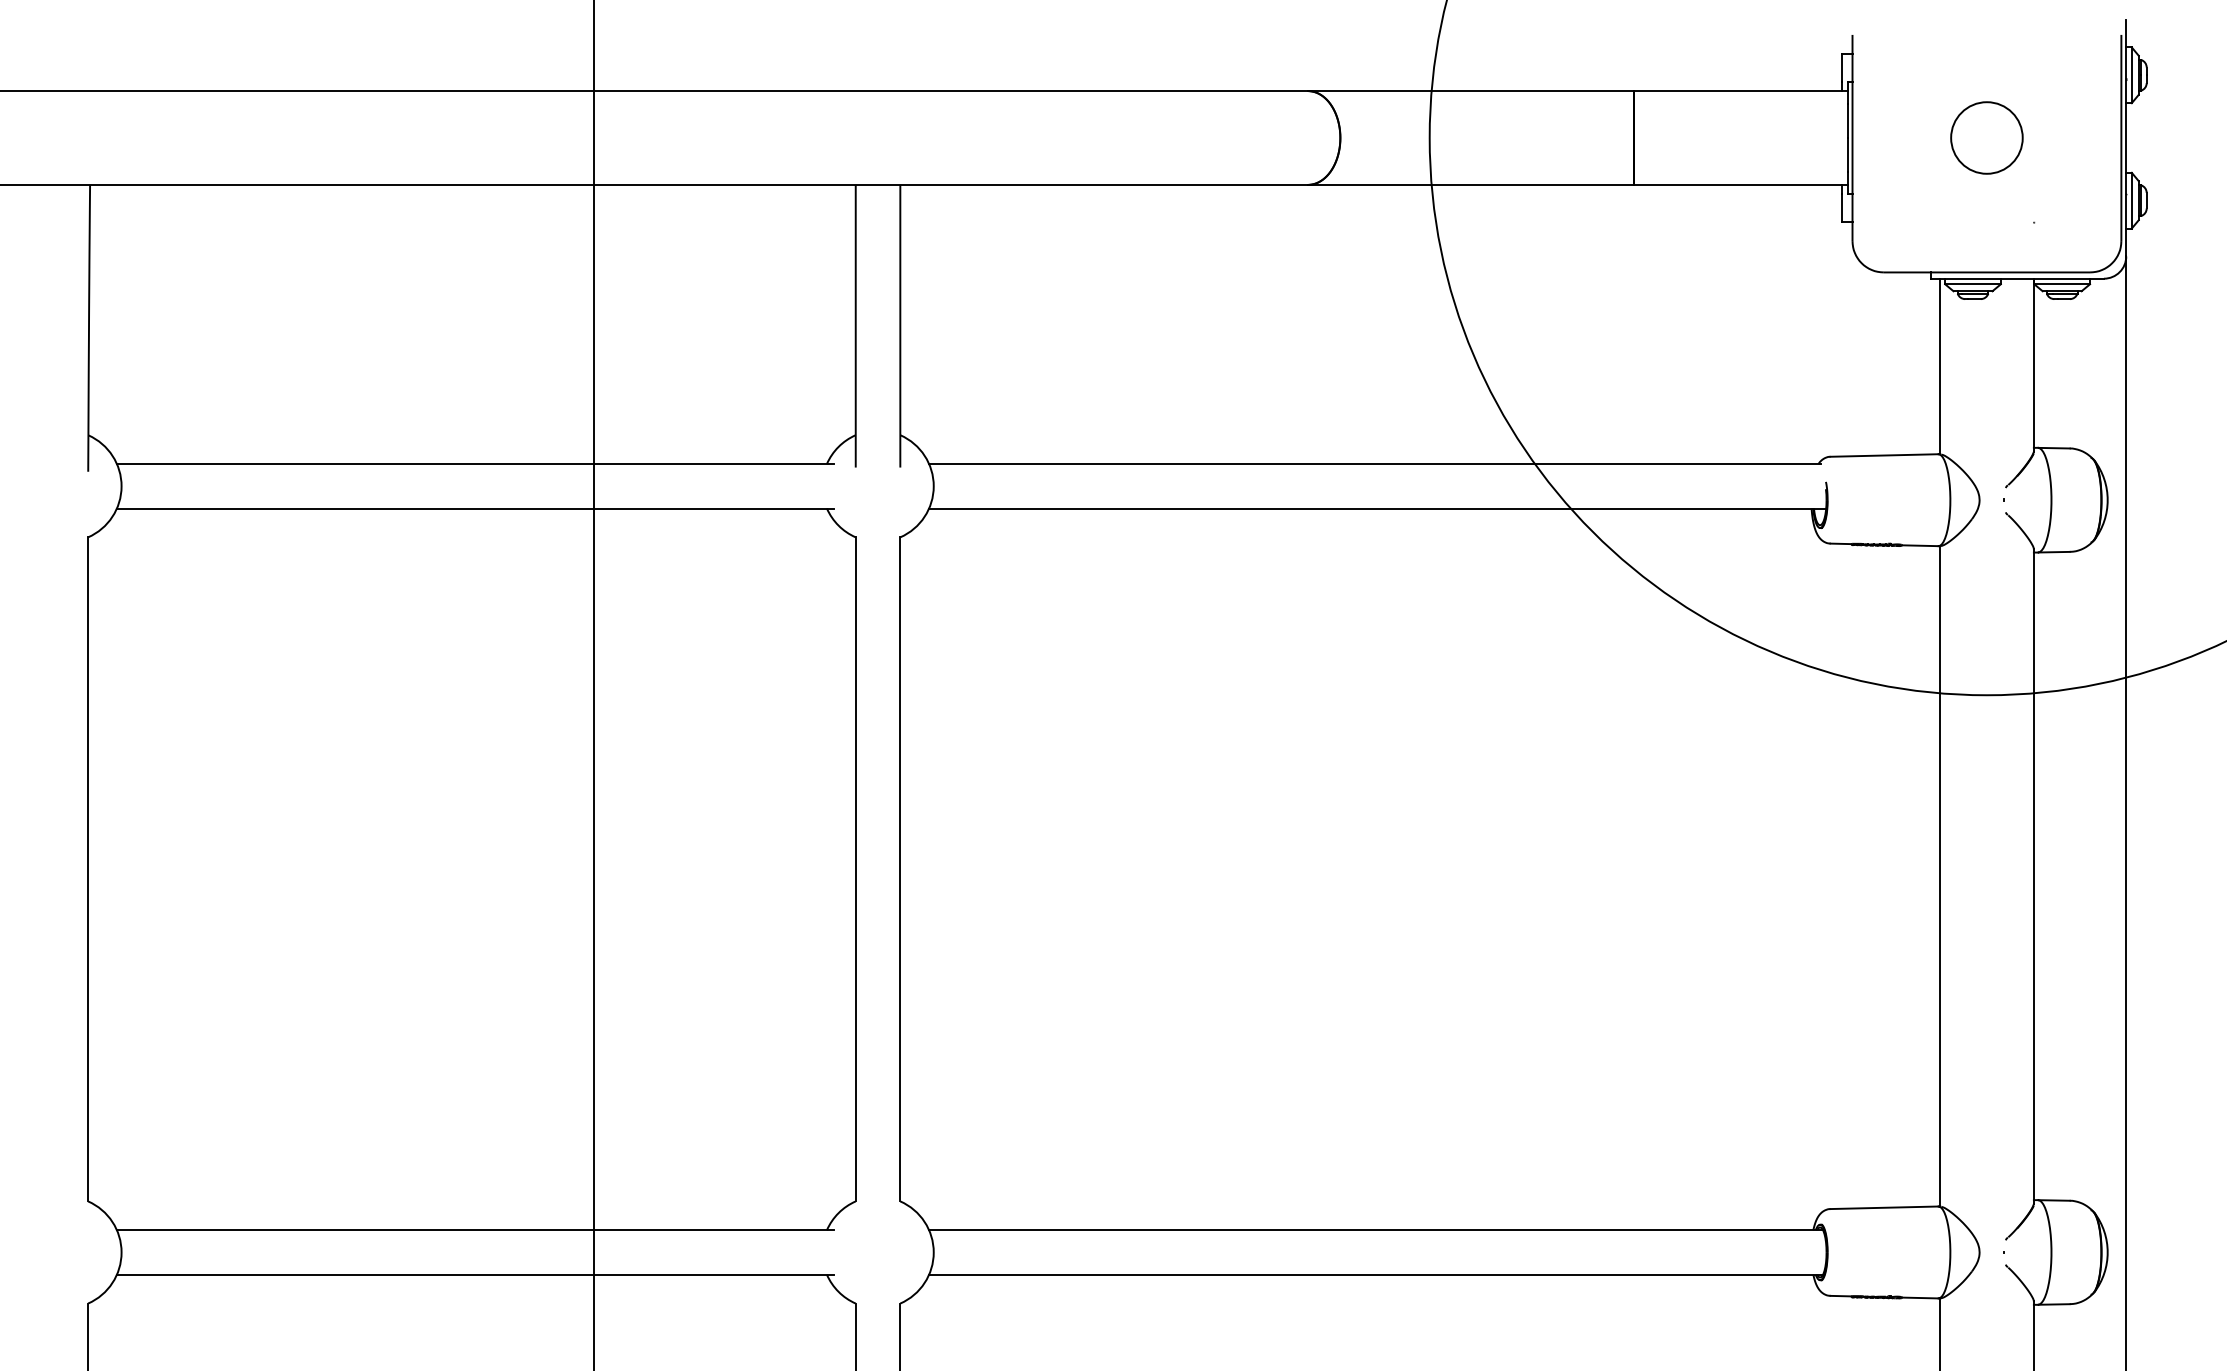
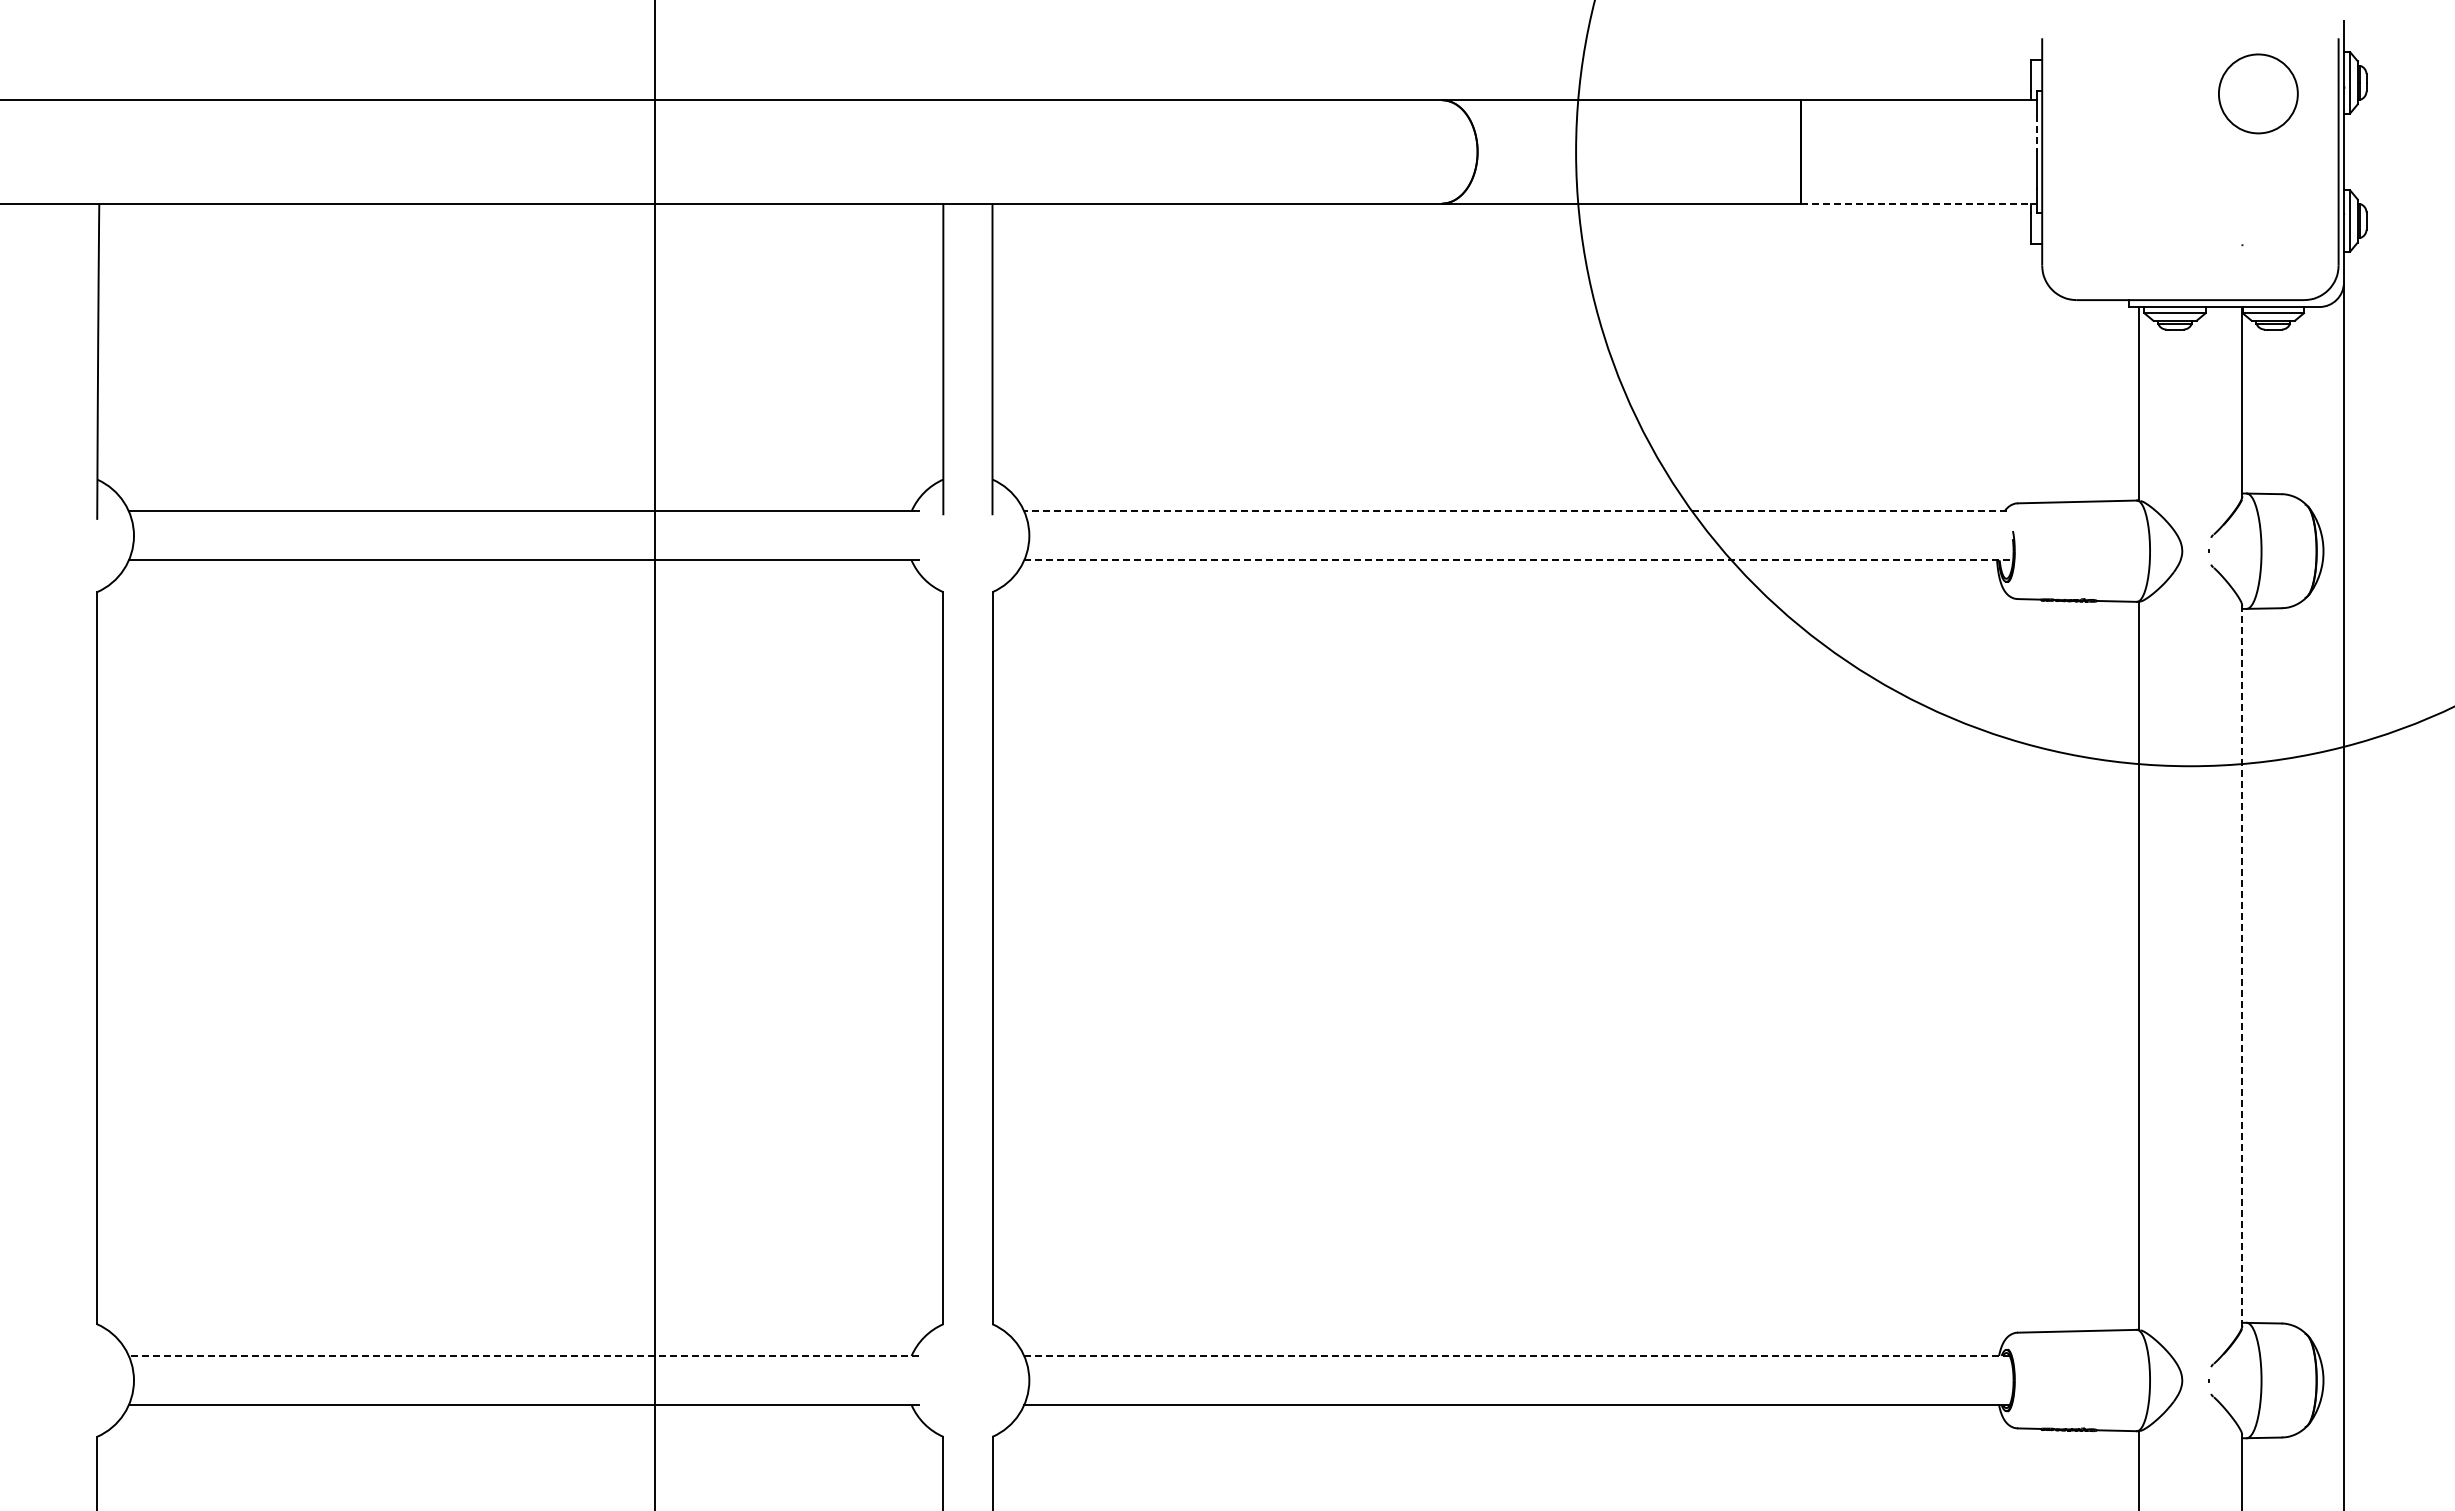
line: (1847, 121) -> (2036, 133), solid -> dashed
circle: (1987, 137) -> (2258, 93), moved
line: (1740, 184) -> (1918, 203), solid -> dashed
line: (1374, 464) -> (1515, 511), solid -> dashed
line: (1378, 508) -> (1519, 560), solid -> dashed
line: (2034, 875) -> (2242, 965), solid -> dashed
line: (474, 1229) -> (523, 1355), solid -> dashed
line: (1375, 1229) -> (1516, 1355), solid -> dashed

